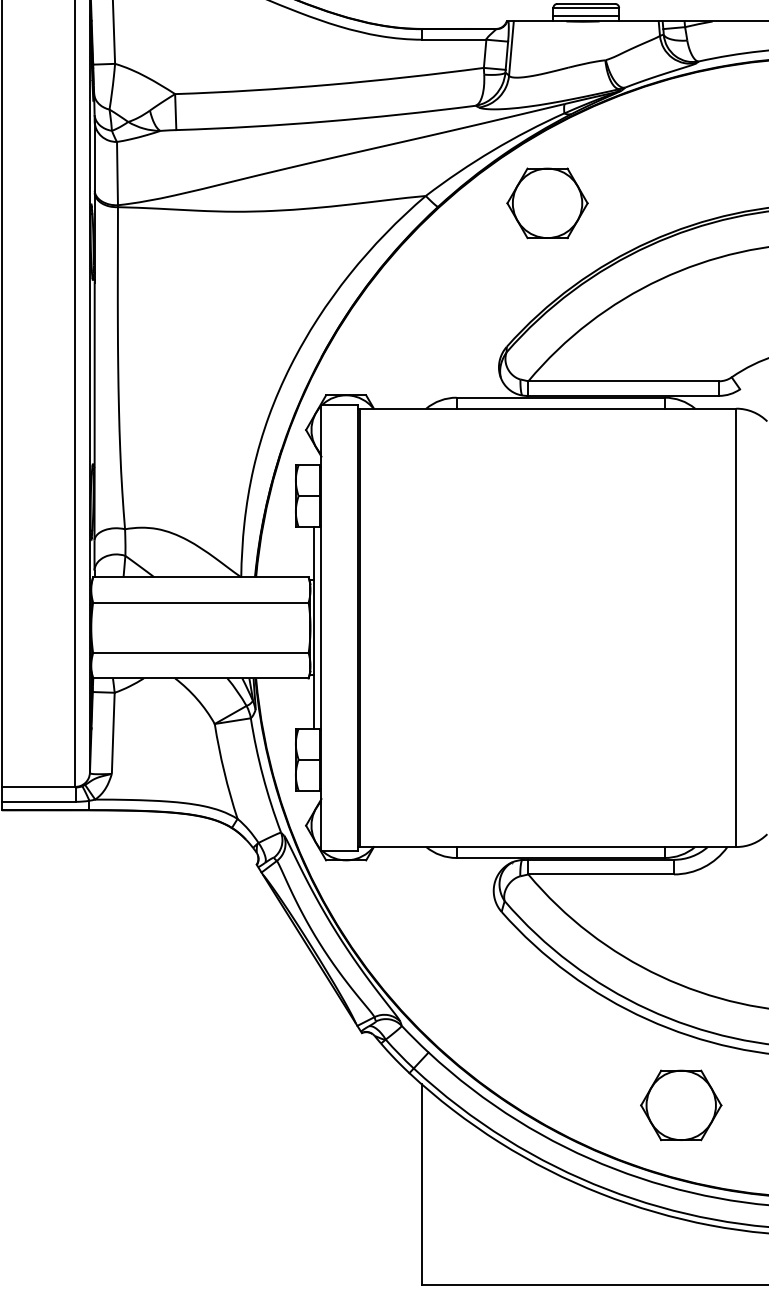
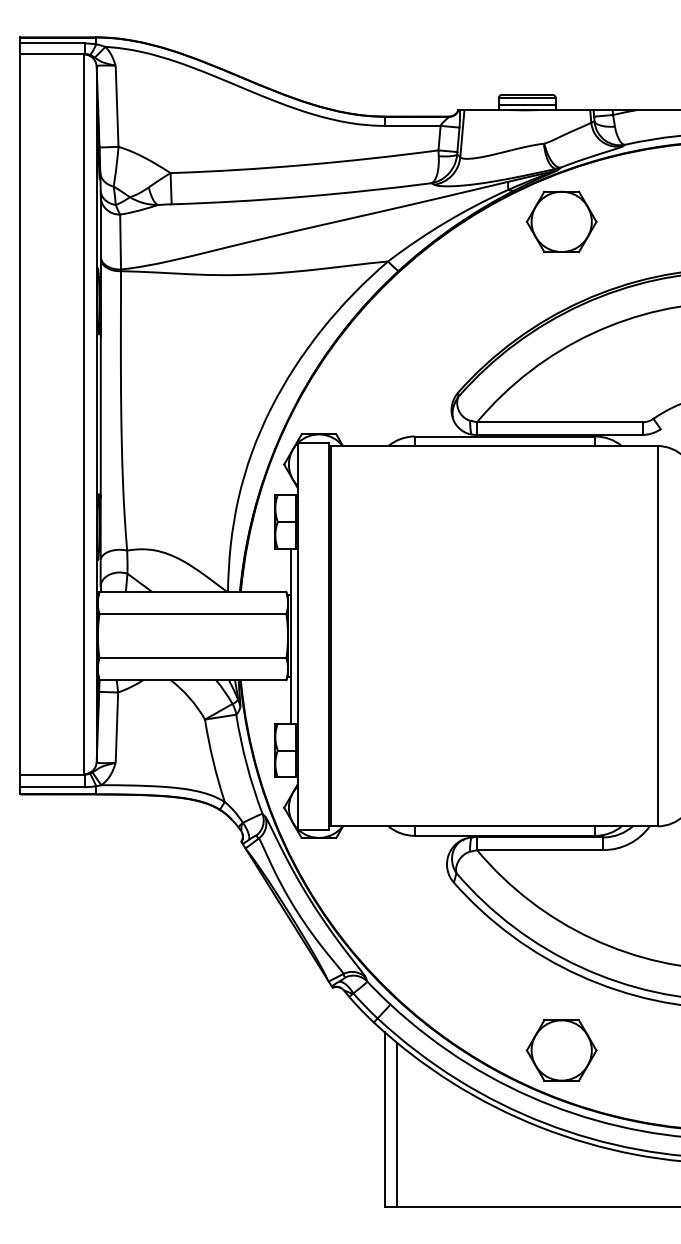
part: (547, 202) -> (561, 221), moved
part: (681, 1105) -> (561, 1050), moved
line: (436, 1190) -> (397, 1124), added

